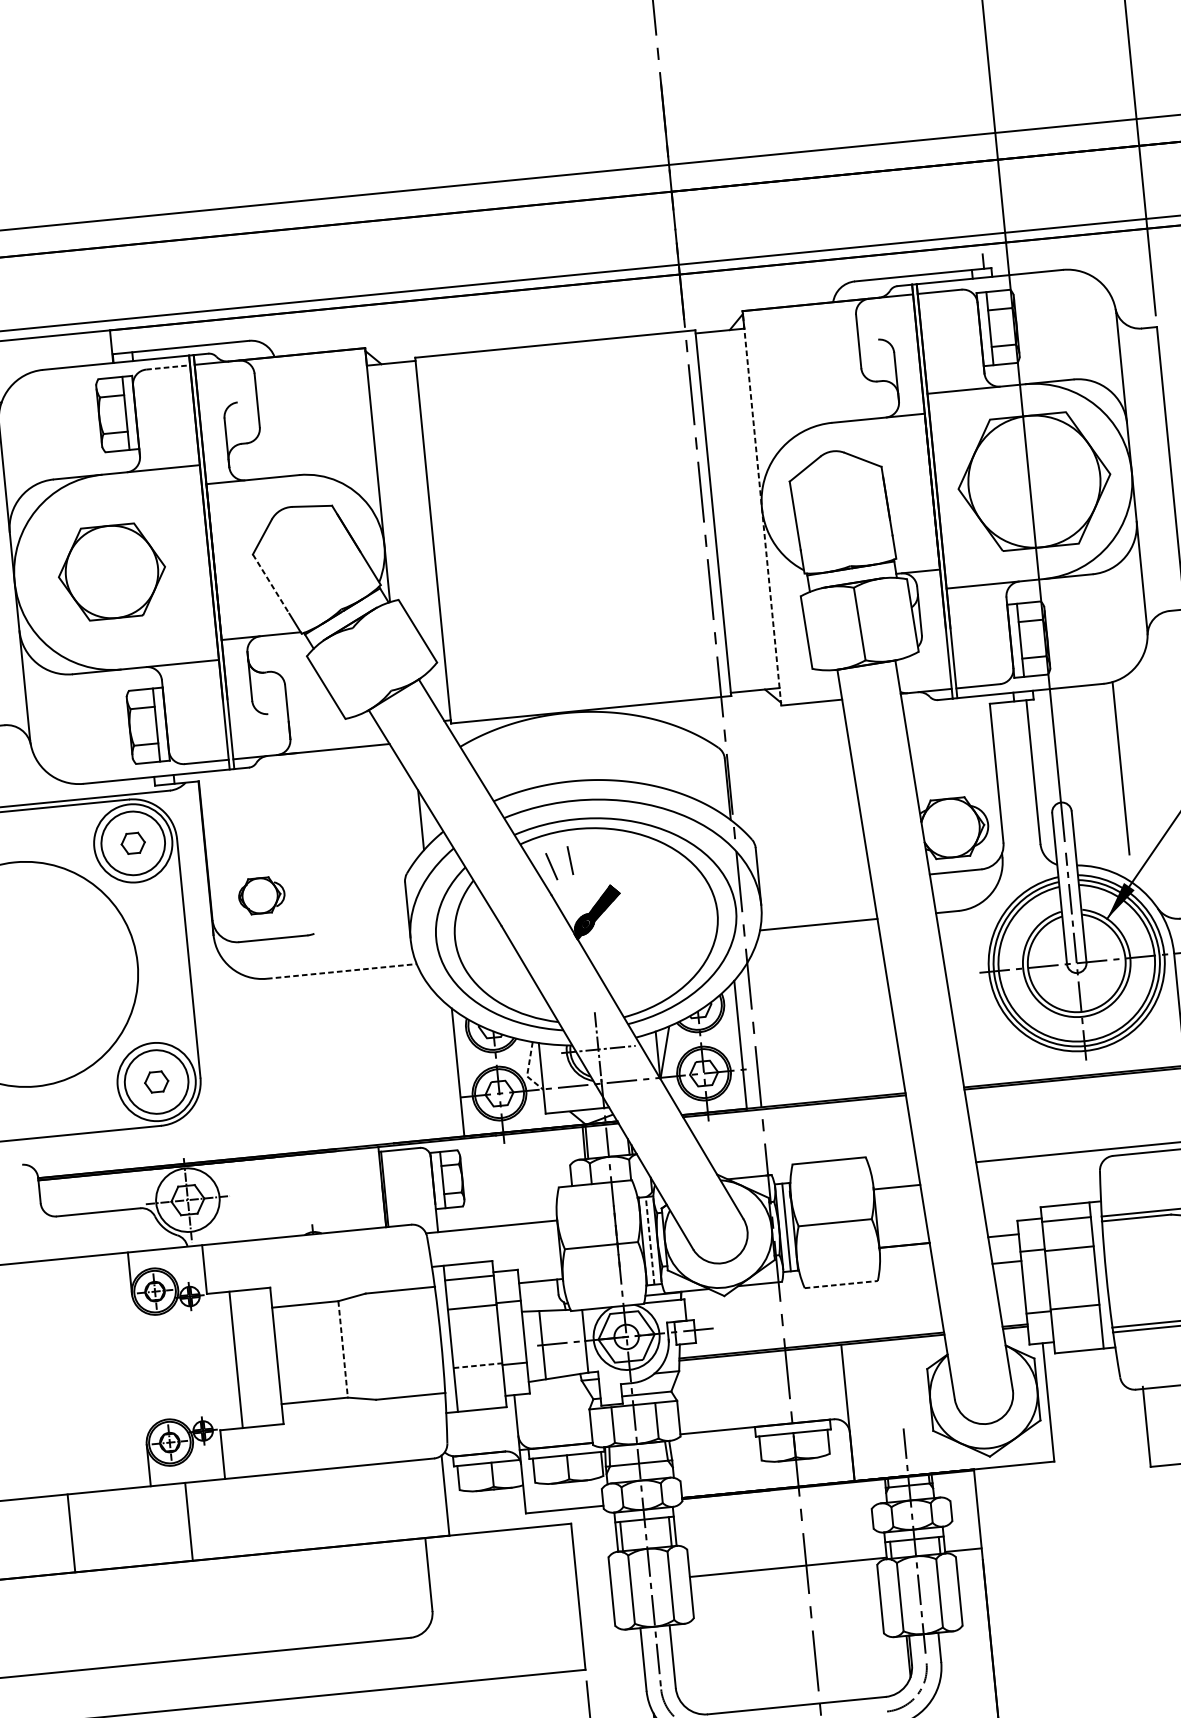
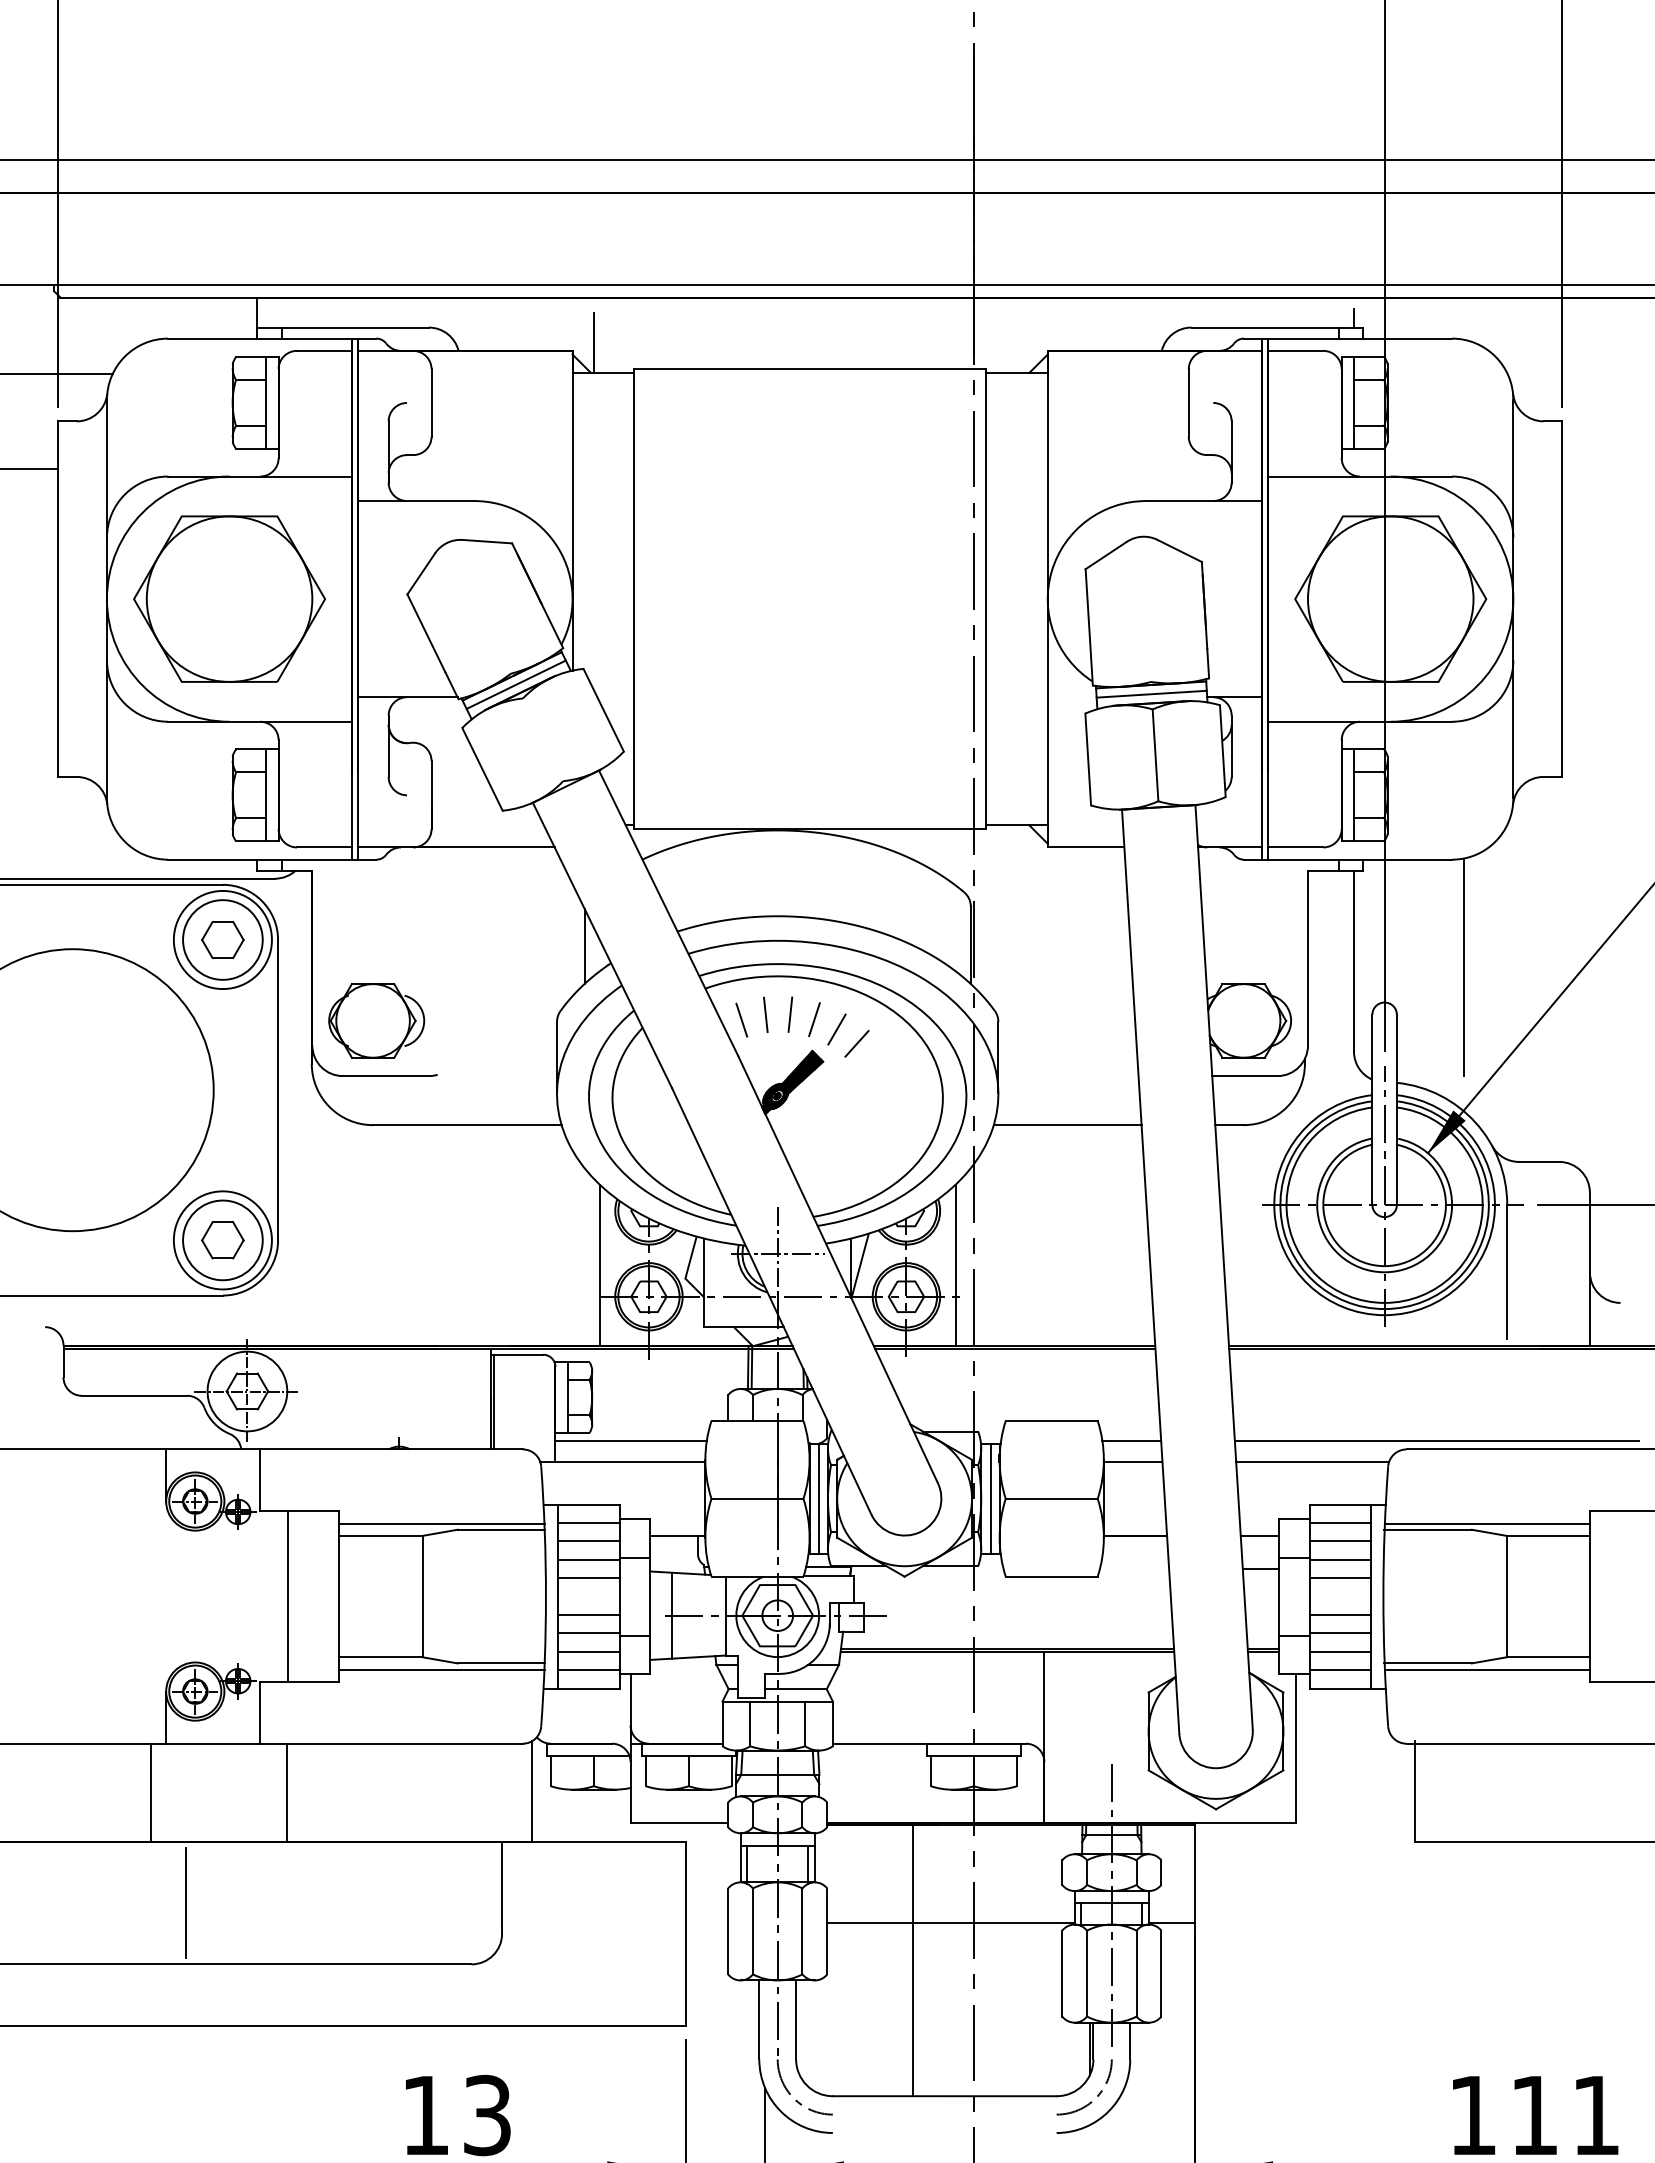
line: (381, 339) -> (593, 342), added
line: (168, 367) -> (324, 350), dashed -> solid
line: (761, 507) -> (1047, 598), dashed -> solid
part: (111, 571) -> (229, 598), size x1.43
line: (851, 575) -> (1151, 693), added
line: (271, 584) -> (426, 633), dashed -> solid
line: (345, 617) -> (515, 684), added
part: (132, 843) -> (222, 939), size x1.43
line: (589, 858) -> (790, 1014), added
line: (609, 860) -> (814, 1019), added
line: (627, 866) -> (836, 1029), added
line: (644, 876) -> (856, 1043), added
part: (261, 895) -> (376, 1020), size x1.67
line: (342, 971) -> (467, 1125), dashed -> solid
line: (528, 1069) -> (687, 1270), dashed -> solid
part: (156, 1082) -> (222, 1240), size x1.43
line: (894, 1170) -> (1131, 1440), added
line: (1039, 1173) -> (1312, 1462), added
line: (496, 1209) -> (630, 1440), added
line: (1067, 1234) -> (1340, 1541), added
line: (649, 1240) -> (818, 1498), dashed -> solid
line: (1070, 1263) -> (1340, 1578), added
line: (841, 1284) -> (1051, 1576), dashed -> solid
line: (352, 1289) -> (441, 1523), added
line: (470, 1292) -> (588, 1541), added
line: (1073, 1292) -> (1340, 1614), added
line: (1076, 1321) -> (1340, 1651), added
line: (473, 1322) -> (588, 1578), added
line: (1077, 1336) -> (1340, 1670), added
line: (342, 1349) -> (422, 1596), dashed -> solid
line: (476, 1350) -> (588, 1614), added
line: (477, 1365) -> (588, 1633), dashed -> solid
line: (479, 1380) -> (588, 1651), added
line: (480, 1395) -> (588, 1670), added
line: (363, 1405) -> (441, 1669), added
line: (189, 1521) -> (287, 1792), moved
line: (71, 1533) -> (151, 1792), moved
line: (761, 1600) -> (913, 1960), added
line: (179, 1611) -> (186, 1903), added

